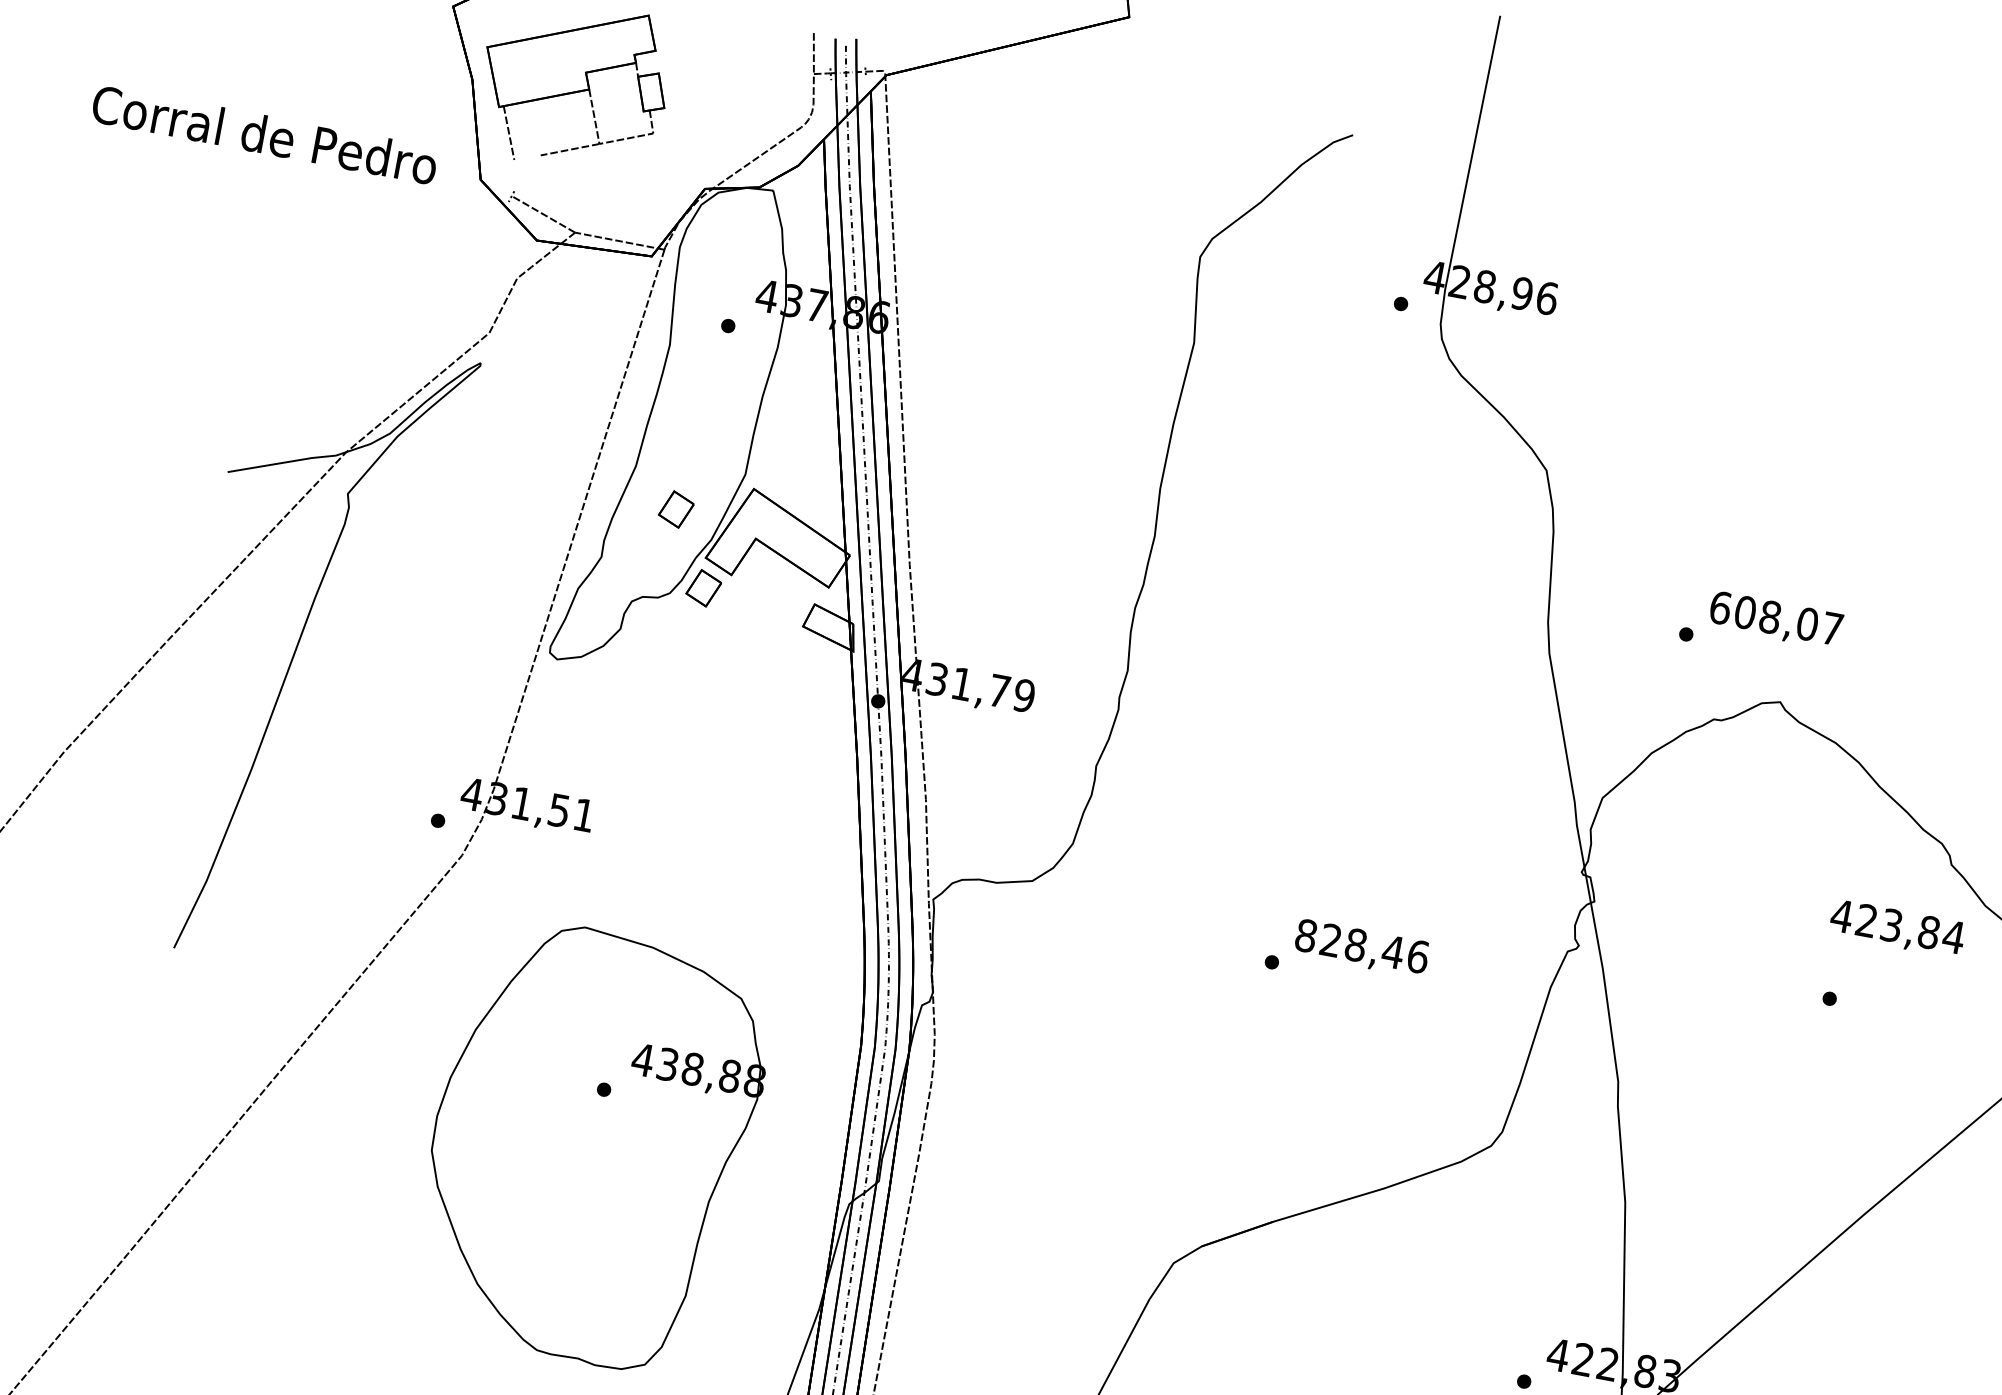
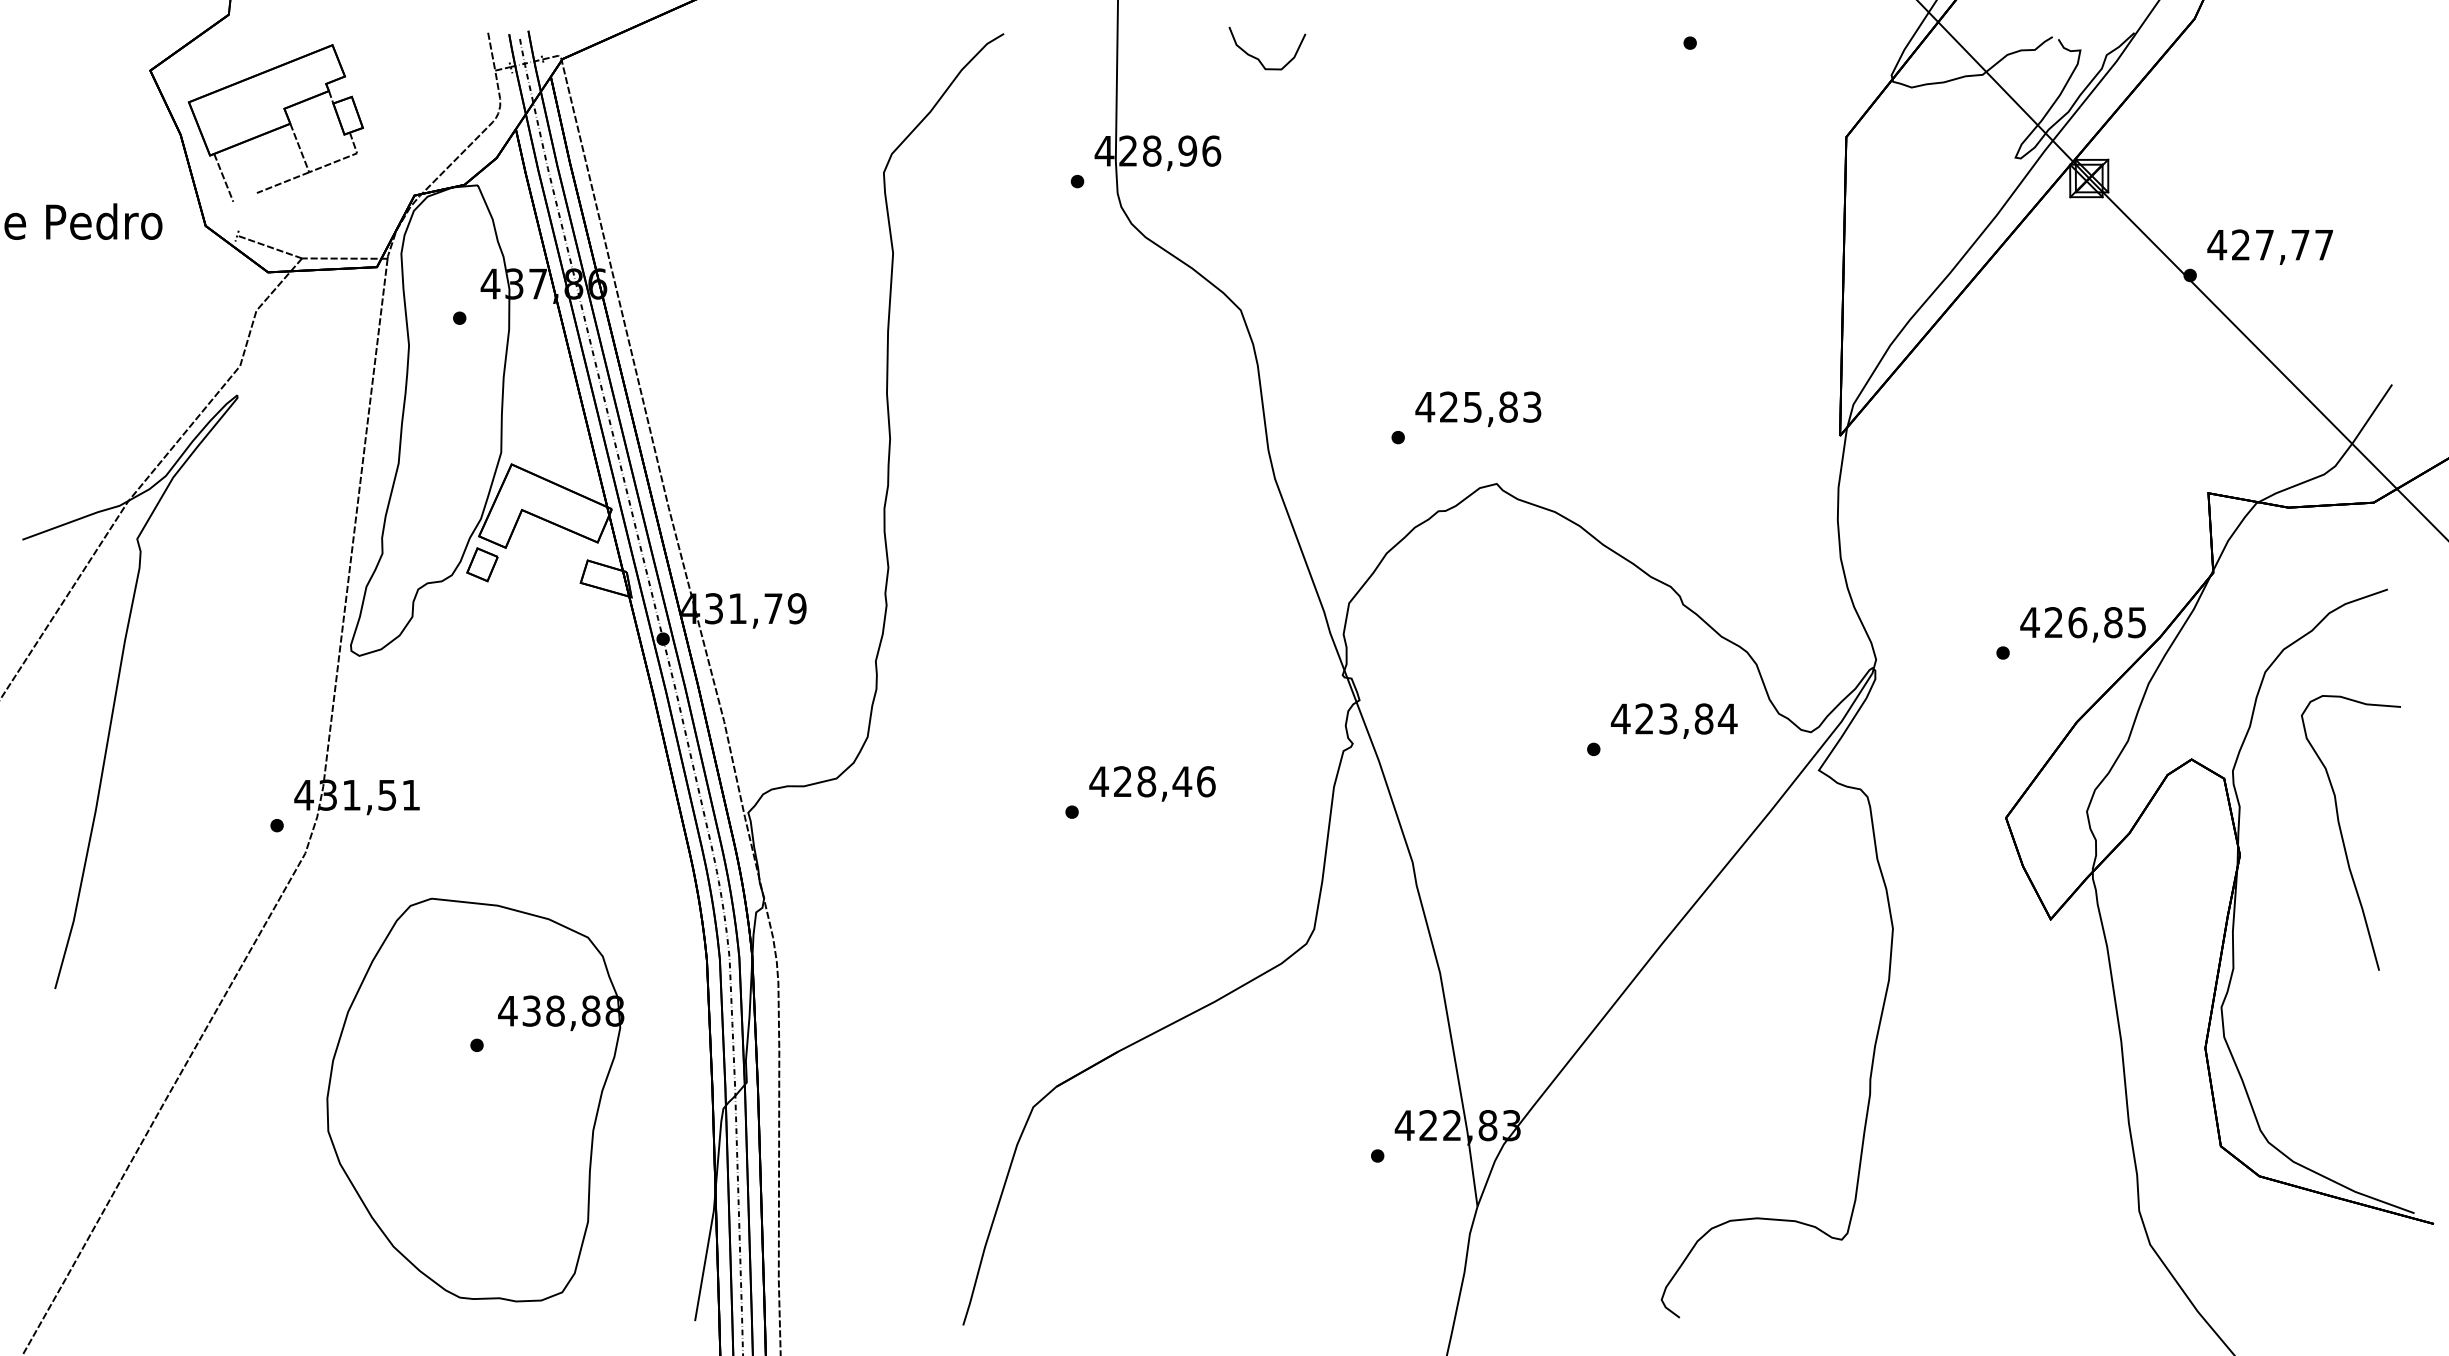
curve: (1614, 210) -> (1258, 58), added
part: (676, 509) -> (443, 496), removed
text: (1776, 617) -> (1478, 406), 608,07 -> 425,83
text: (1897, 928) -> (1674, 720), moved
text: (1305, 935) -> (1098, 781), 828,46 -> 428,46

